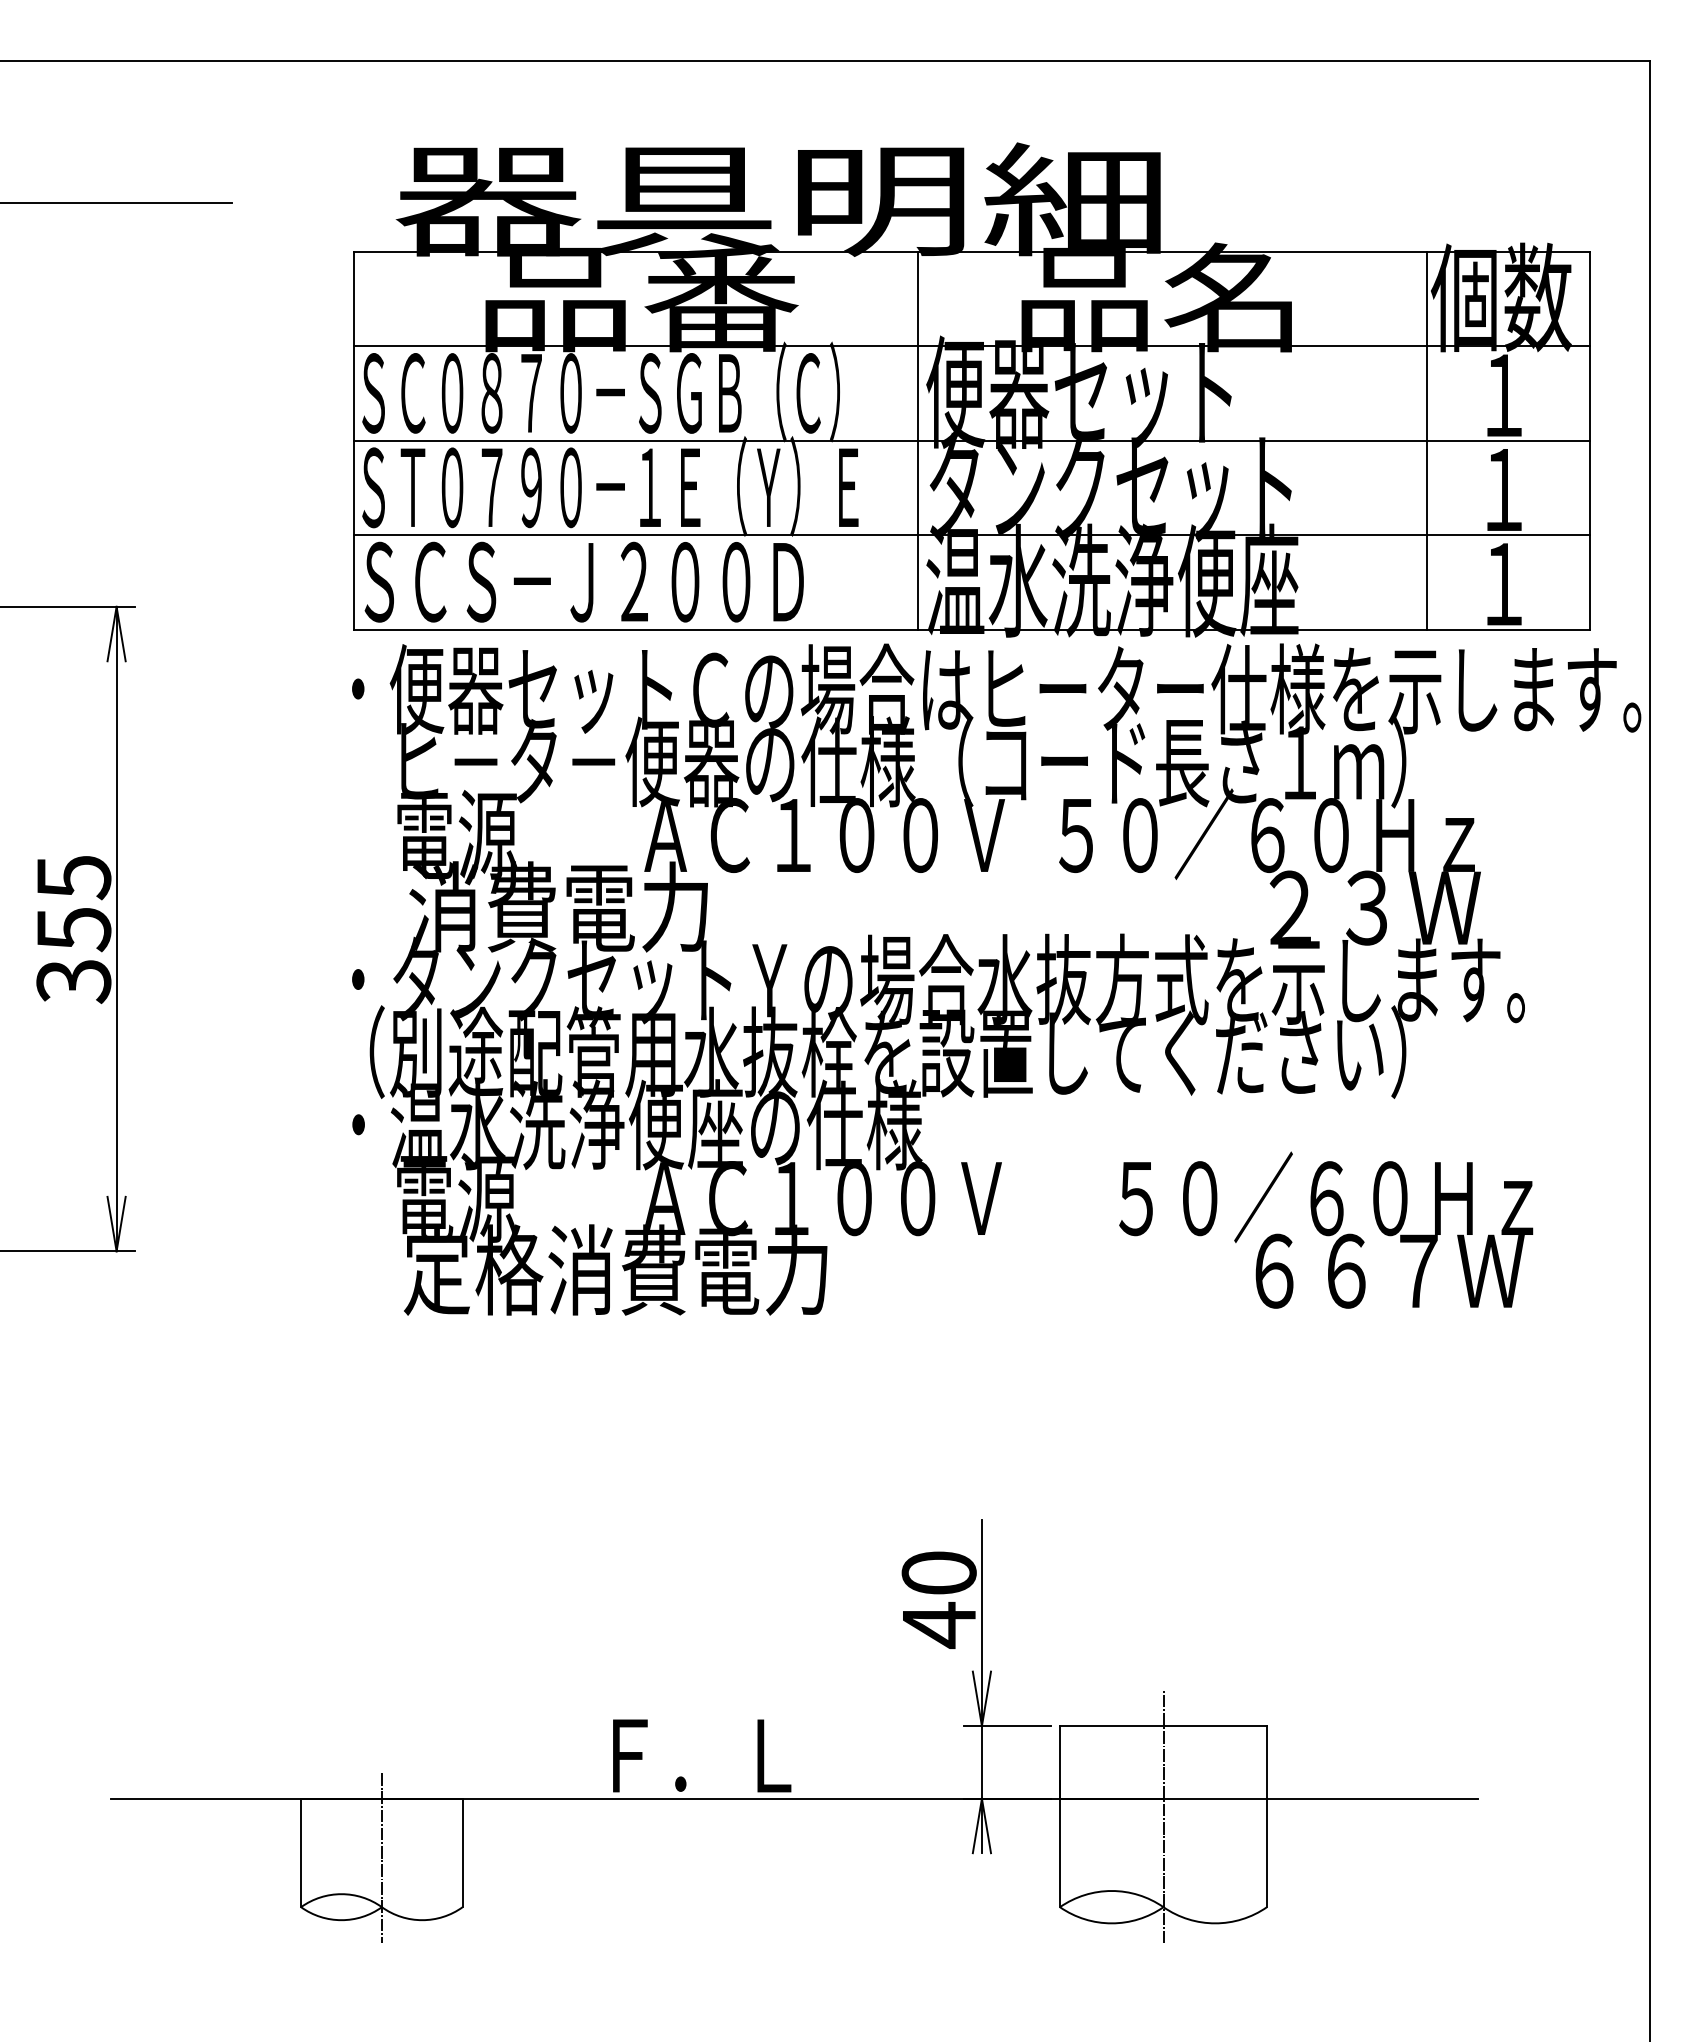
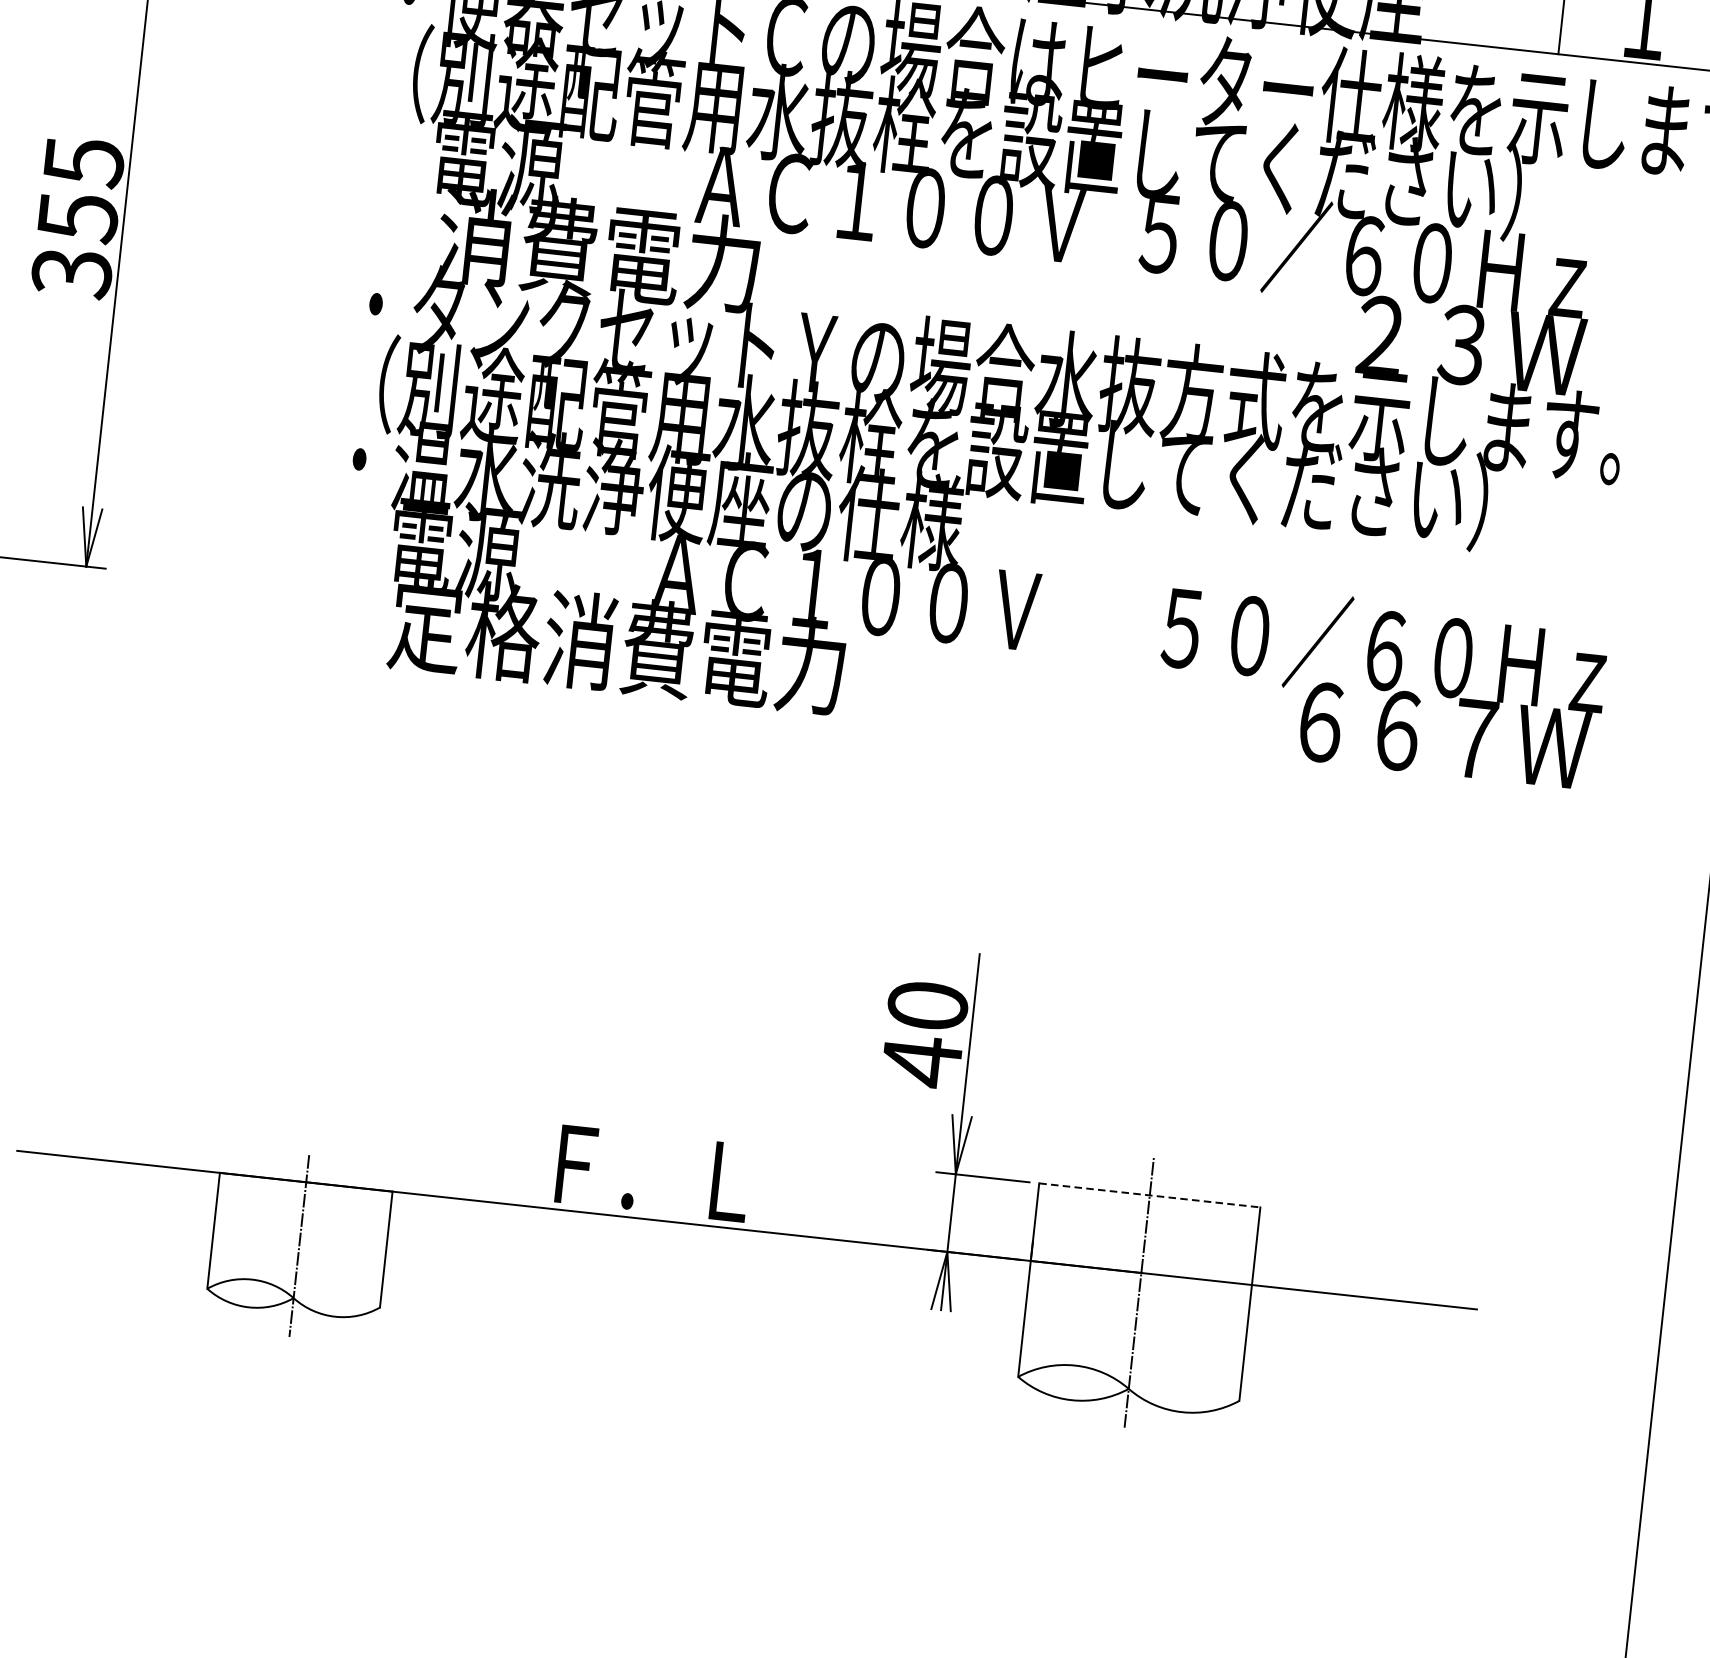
text: (876, 761) -> (955, 131), ヒ－タ－便器の仕様（コード長さ１ｍ） -> （別途配管用水抜栓を設置してください）
line: (1163, 1726) -> (1149, 1195), solid -> dashed

